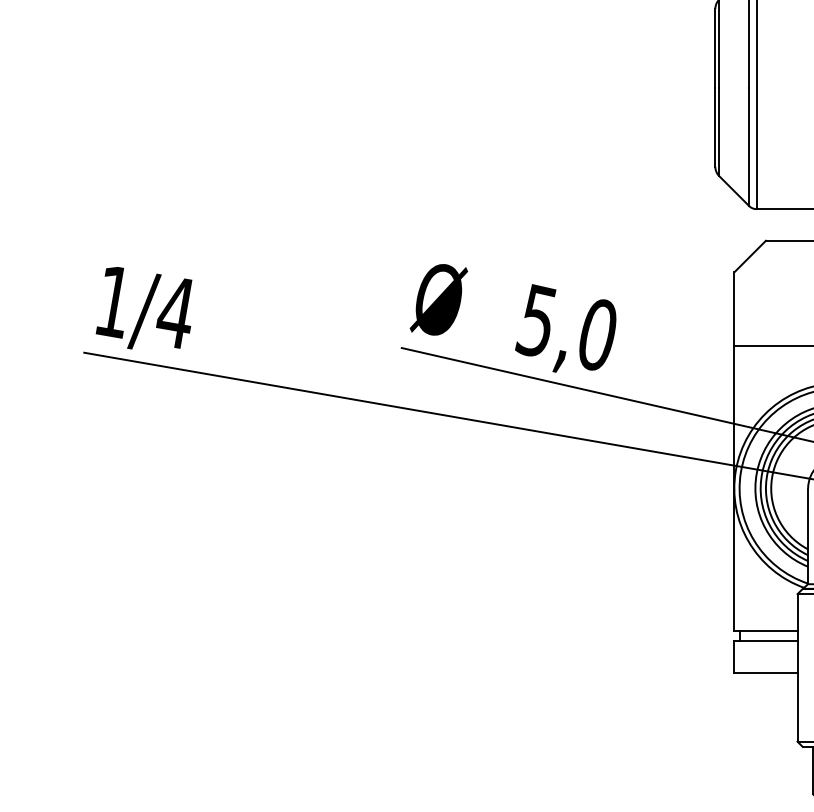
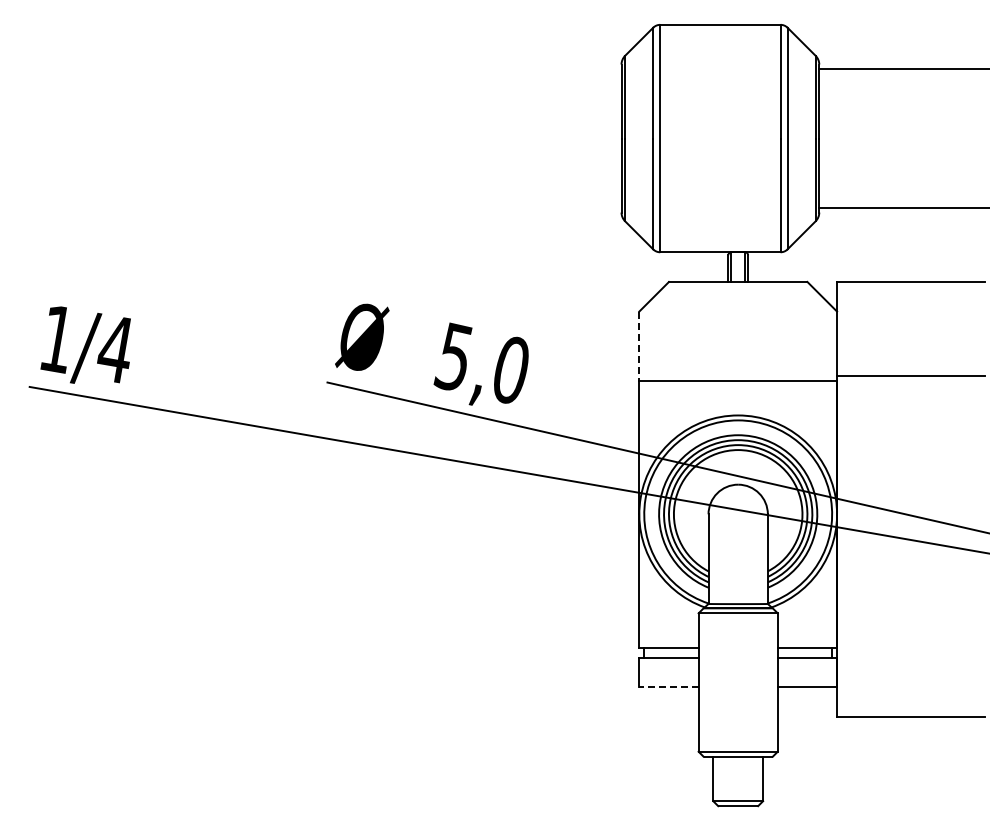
line: (734, 309) -> (639, 346), solid -> dashed
line: (765, 673) -> (668, 687), solid -> dashed

